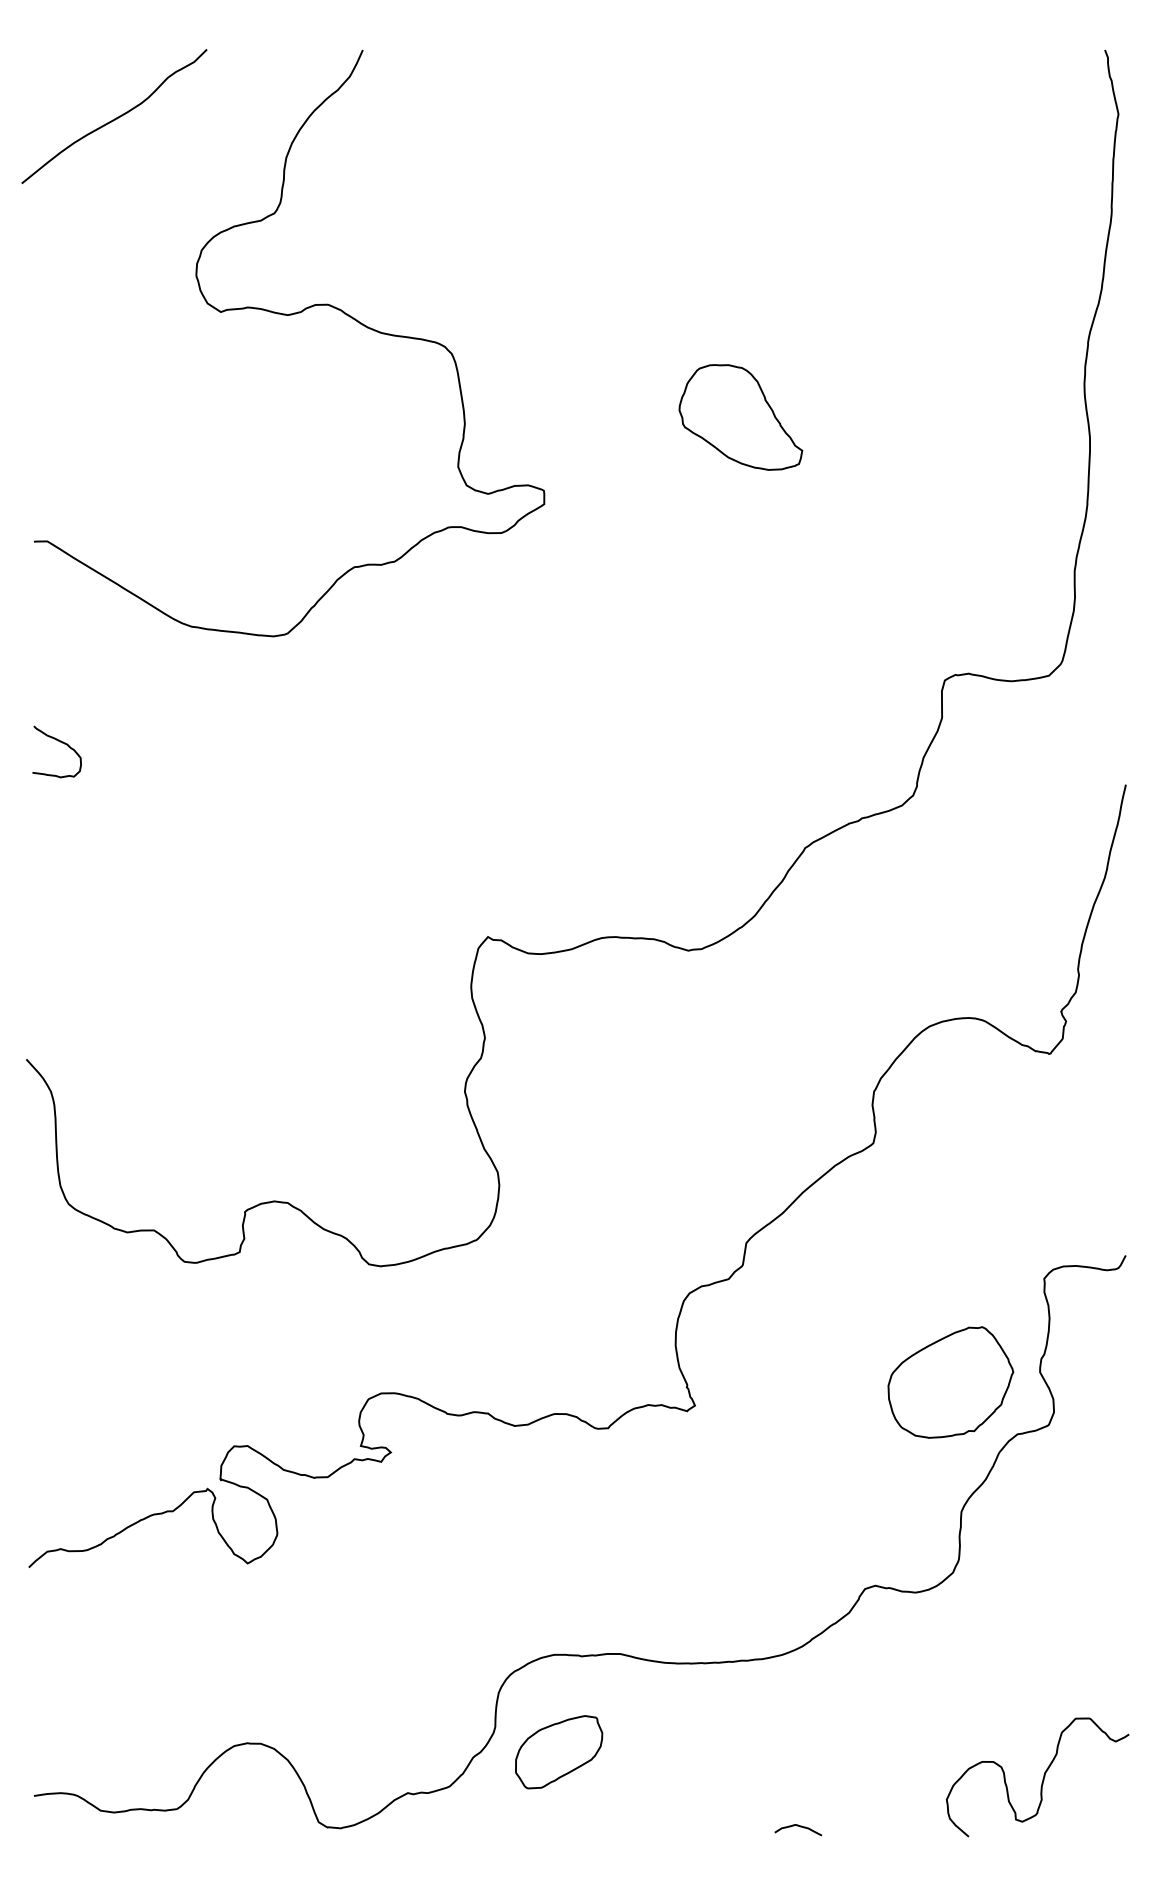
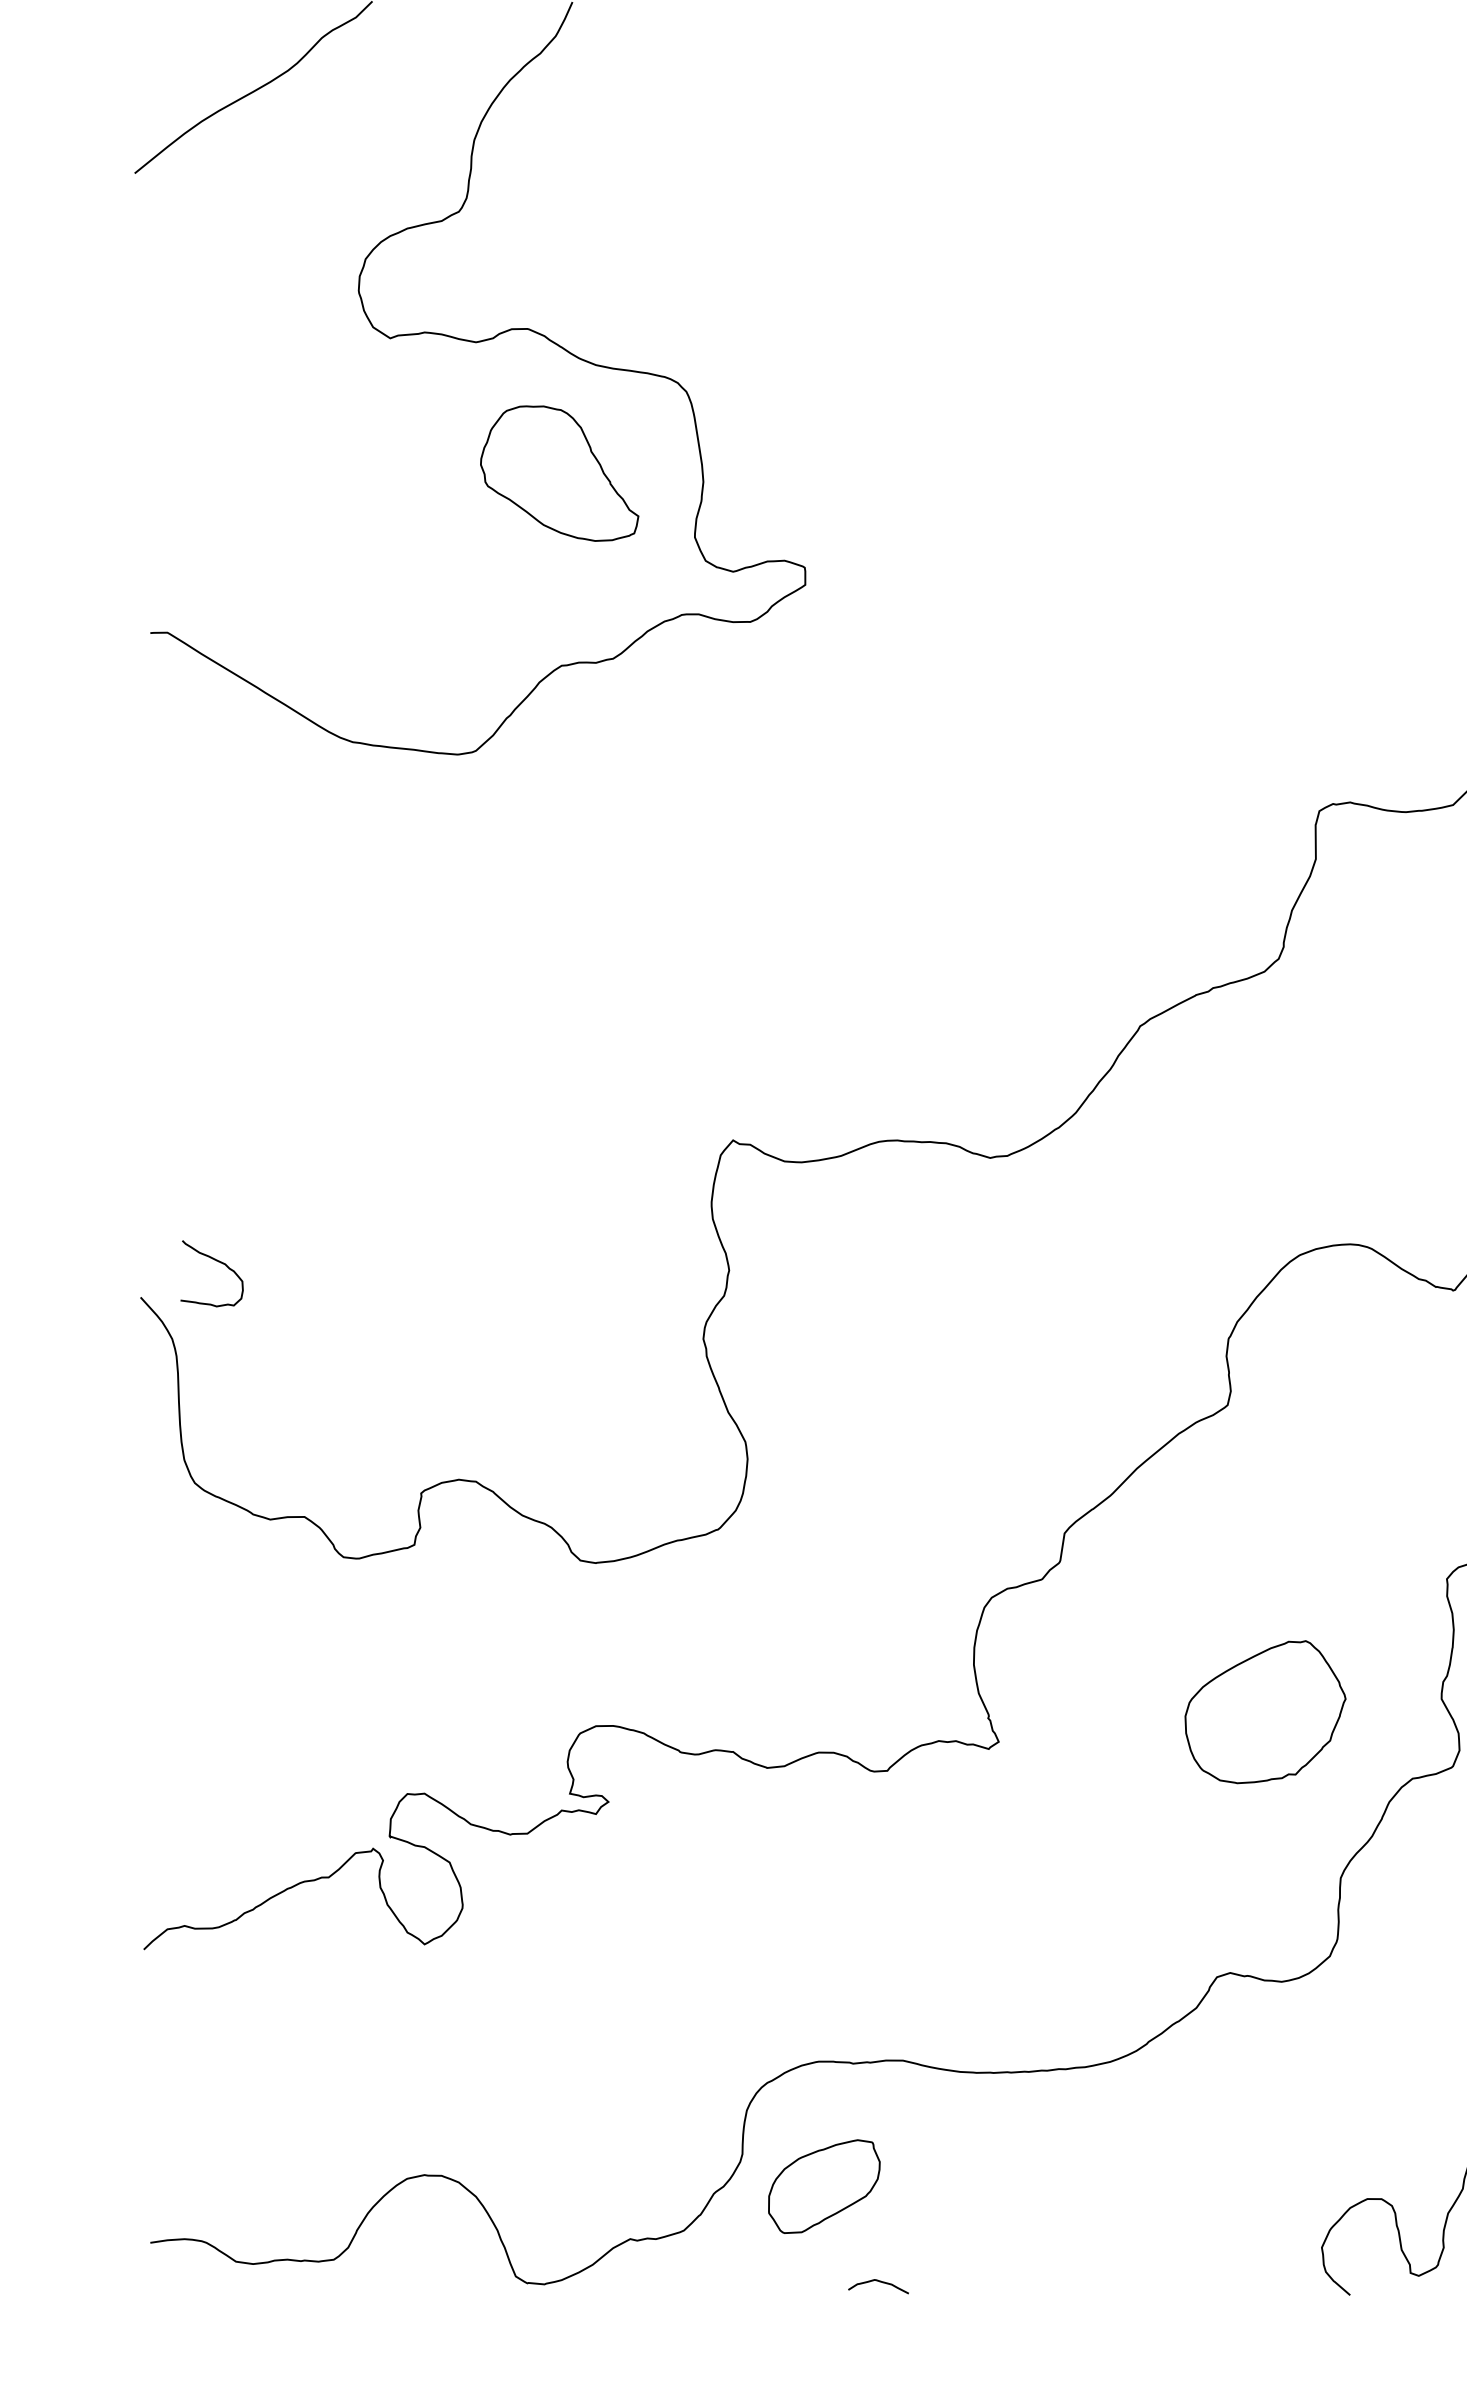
part: (740, 417) -> (559, 473), moved
curve: (60, 742) -> (216, 1261), moved
part: (950, 1382) -> (1265, 1712), moved
curve: (800, 1827) -> (881, 2283), moved

